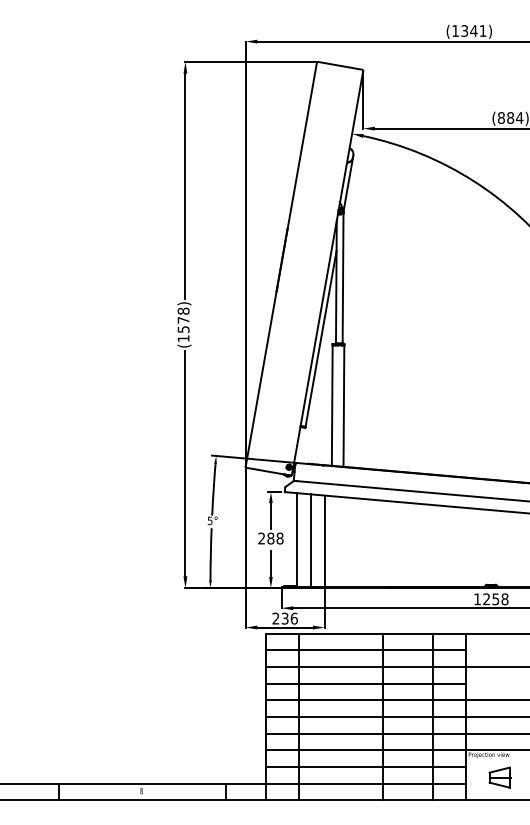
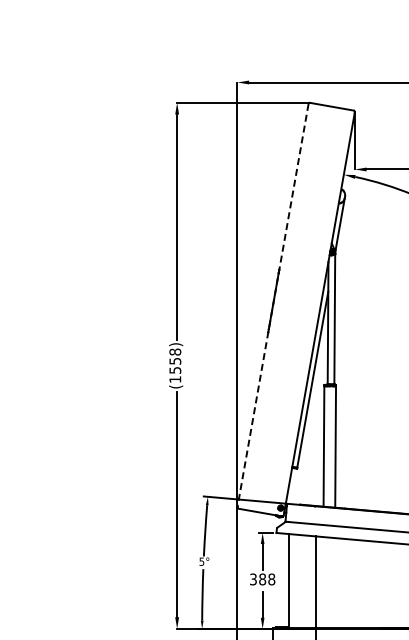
line: (281, 264) -> (273, 305), solid -> dashed
text: (183, 320) -> (175, 361), (1578) -> (1558)
text: (261, 538) -> (253, 579), 288 -> 388
line: (310, 540) -> (302, 581), removed

